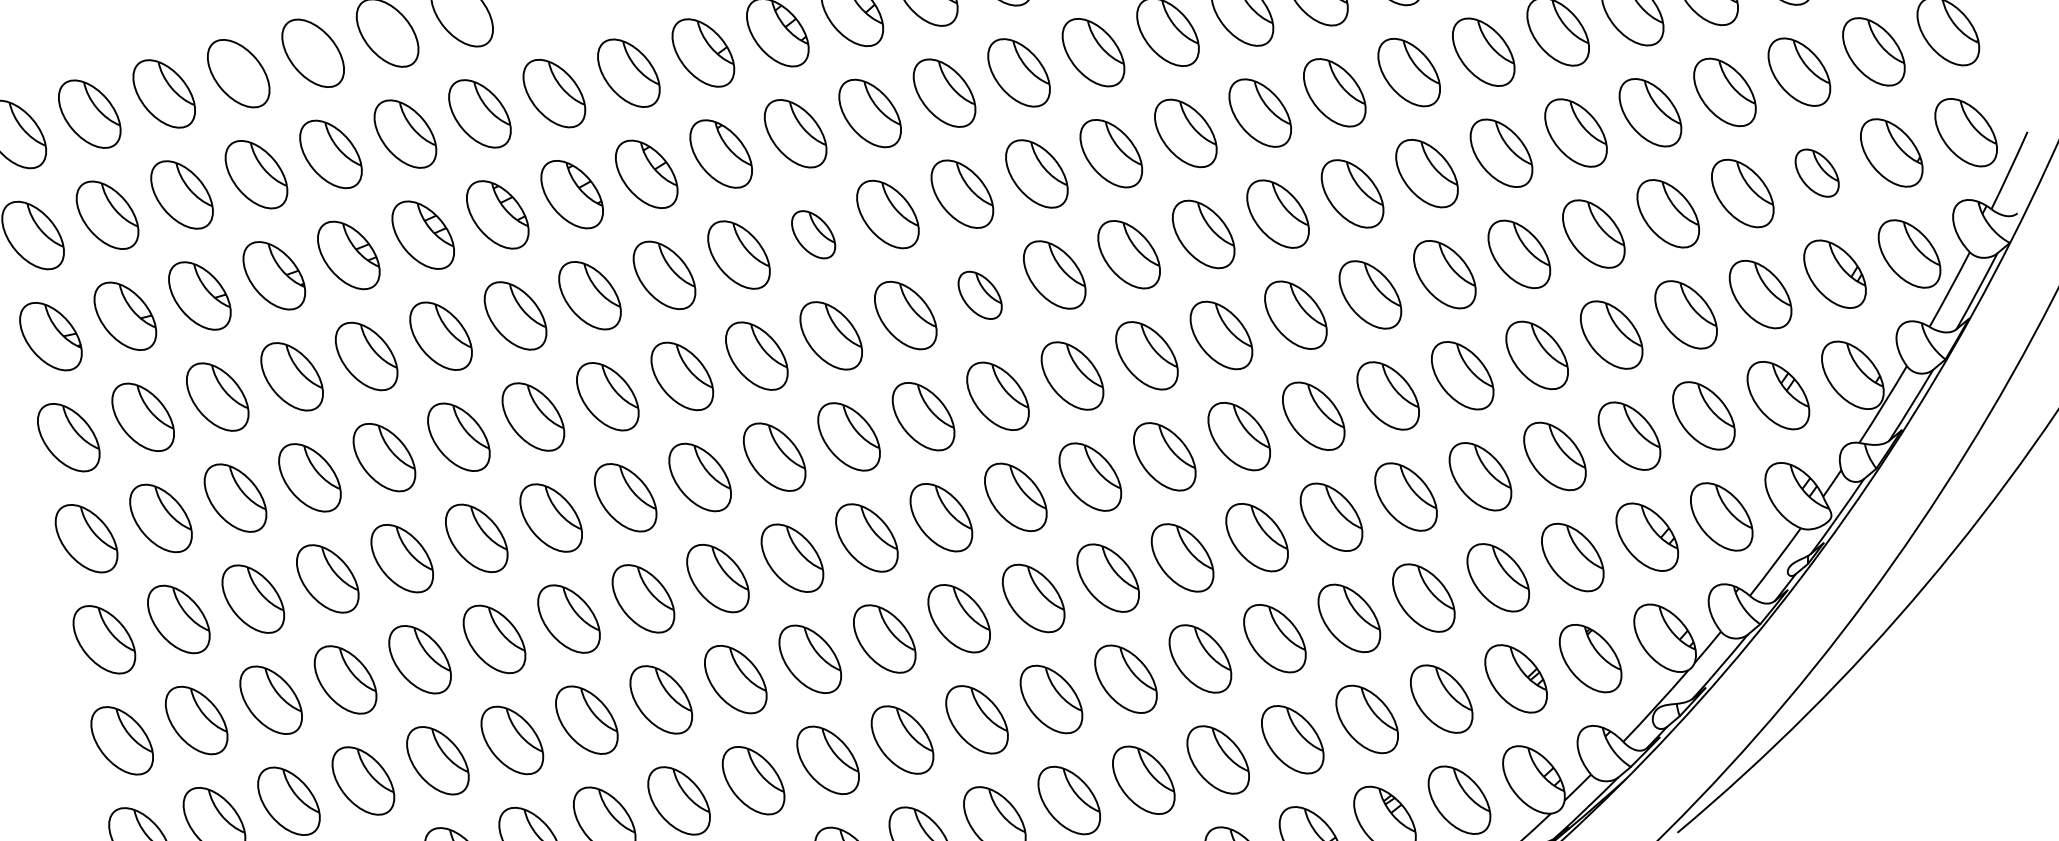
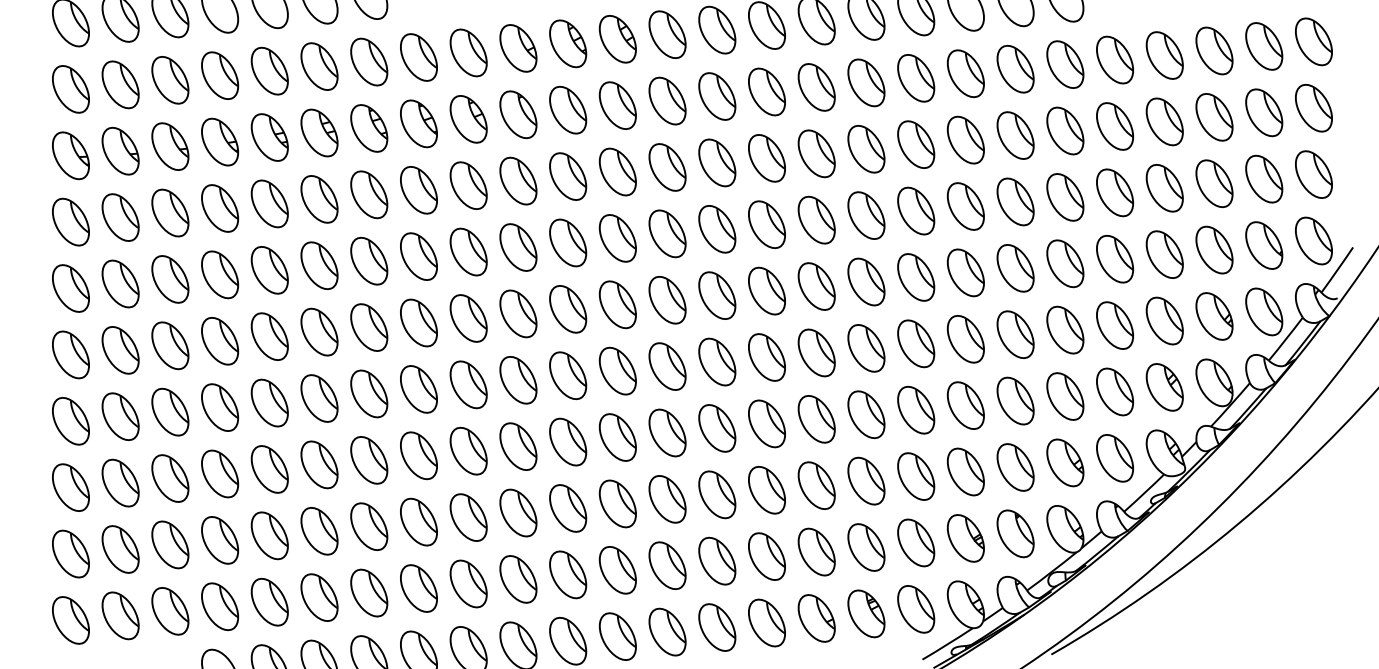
part: (1817, 172) -> (1214, 249), size x1.43
part: (813, 234) -> (568, 176), size x1.43
part: (980, 294) -> (667, 233), size x1.43

